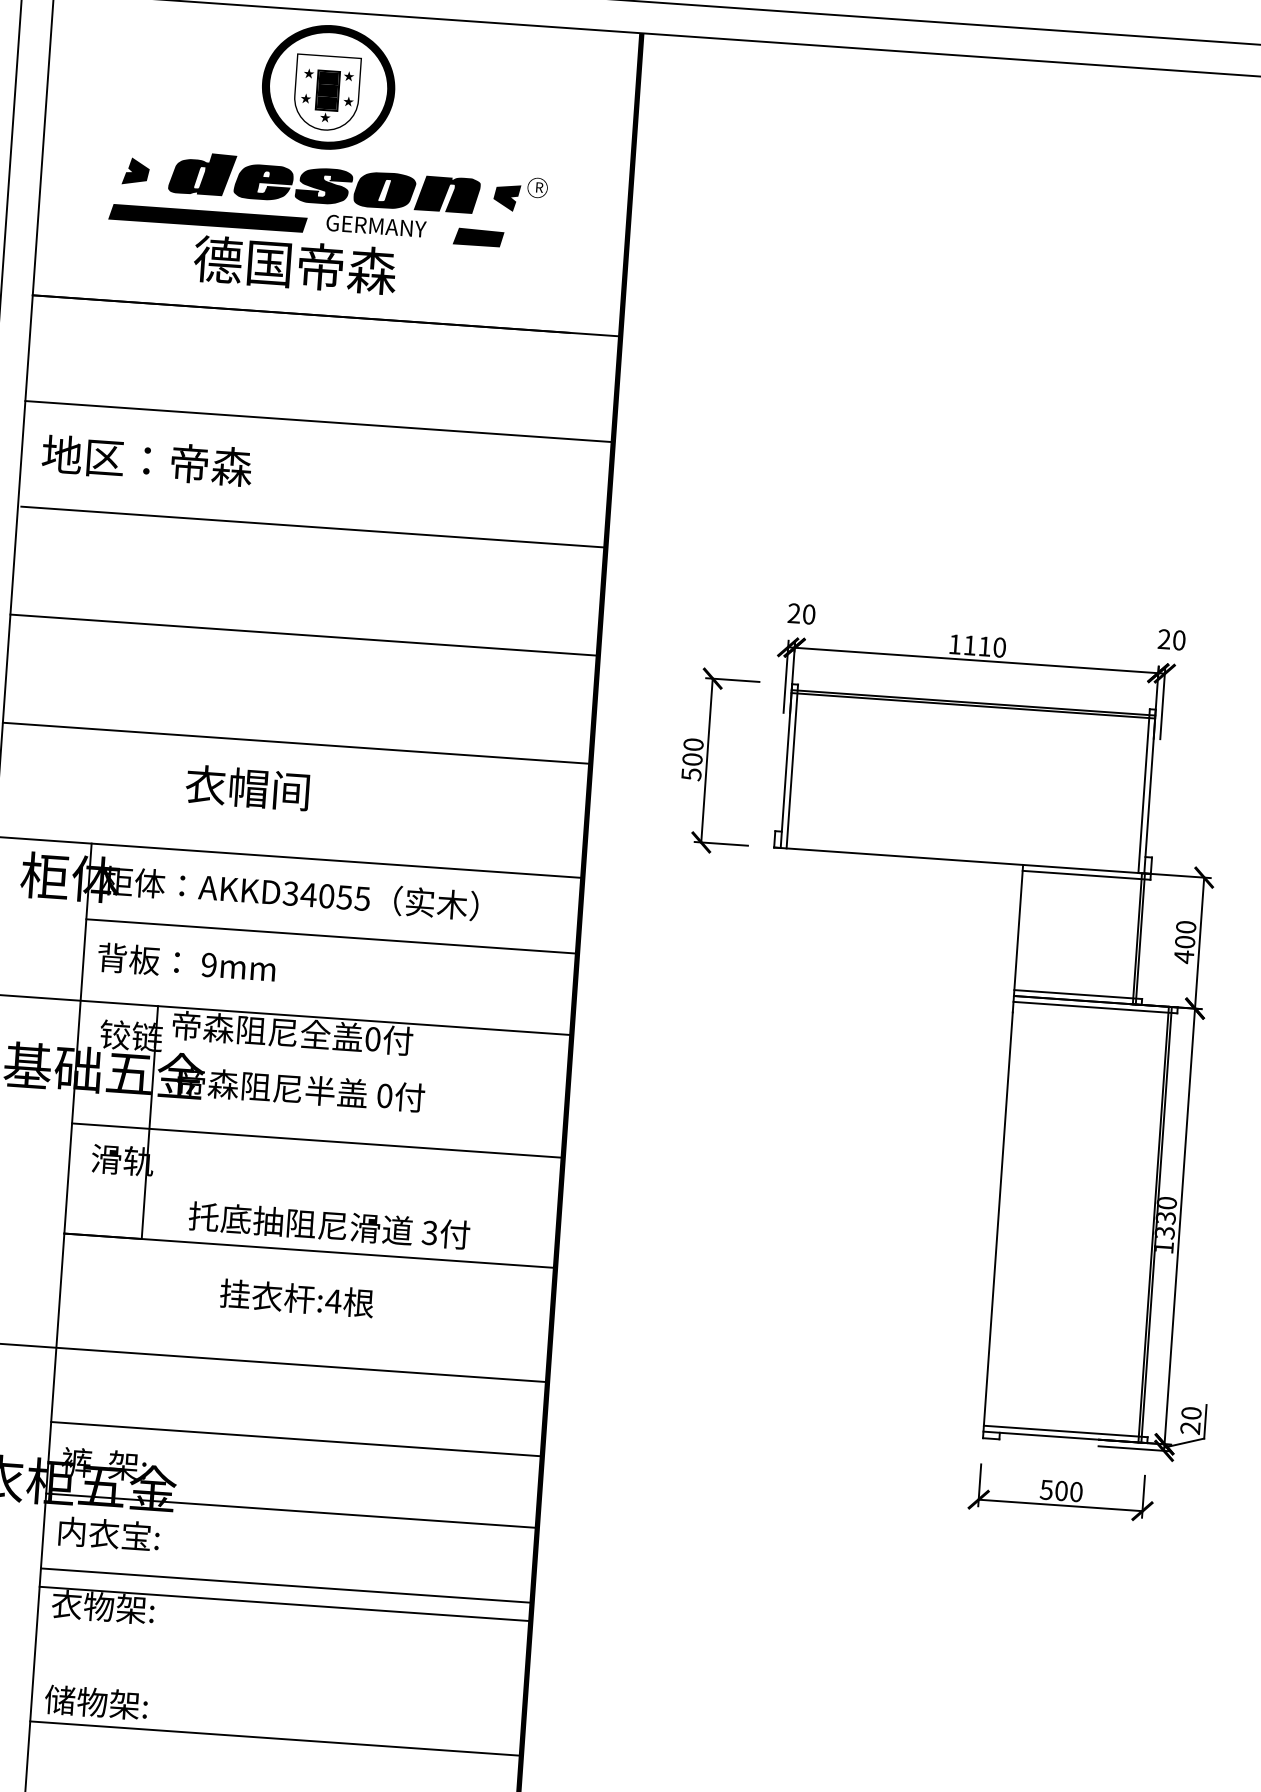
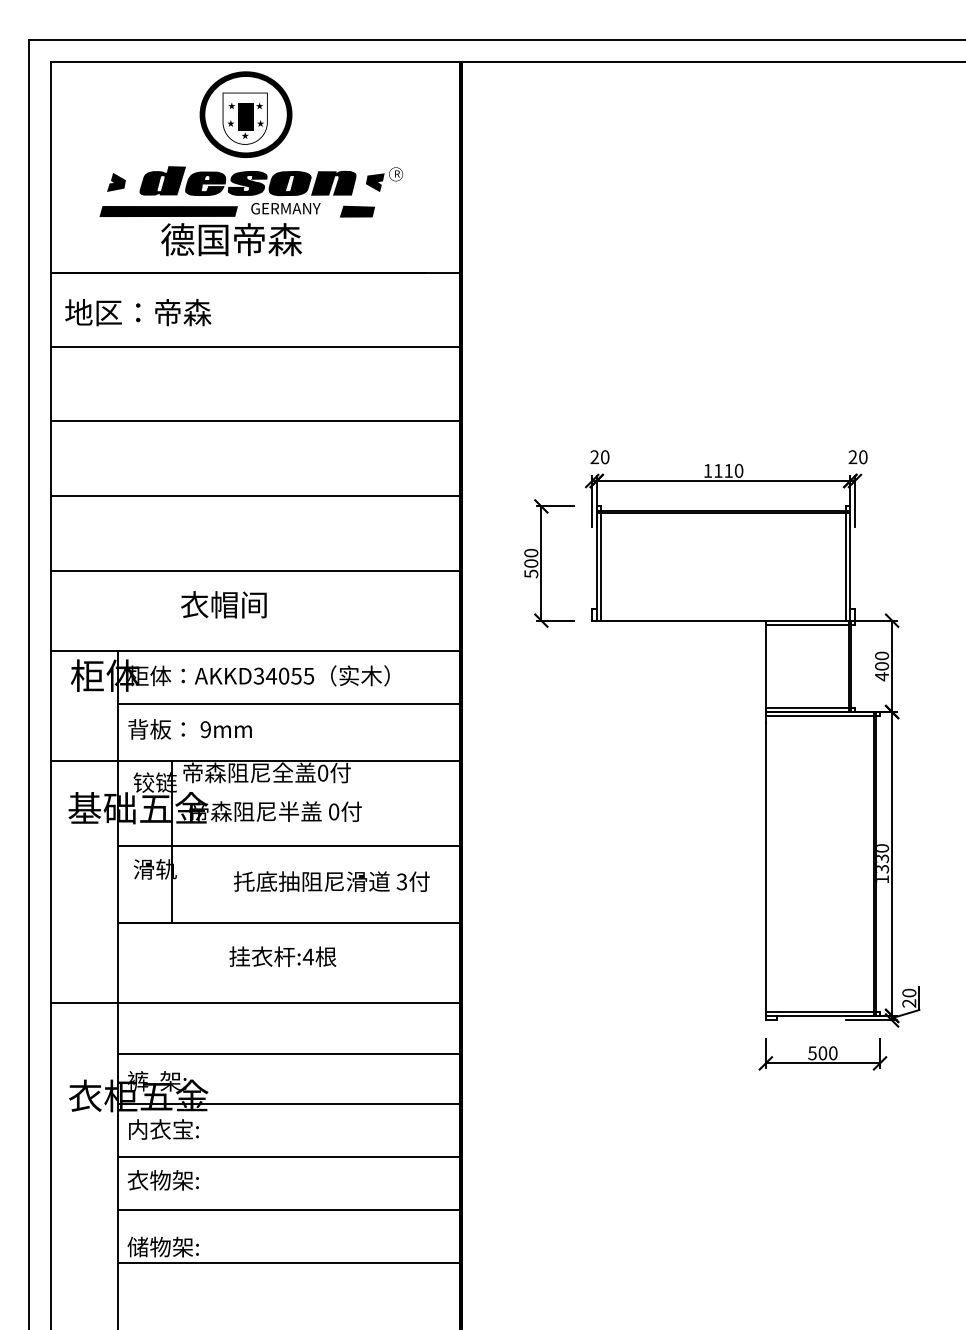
text: (147, 460) -> (138, 312), moved
text: (328, 1225) -> (331, 881), moved
line: (285, 1604) -> (289, 1210), moved

